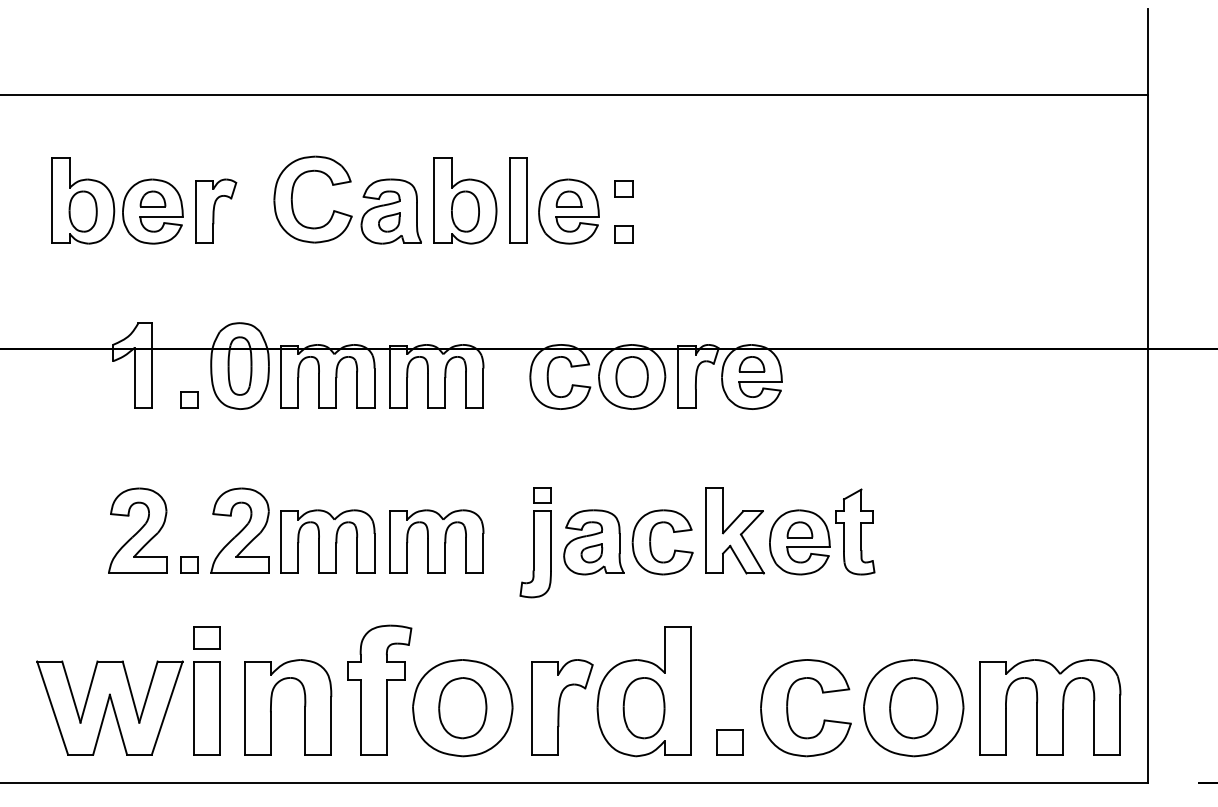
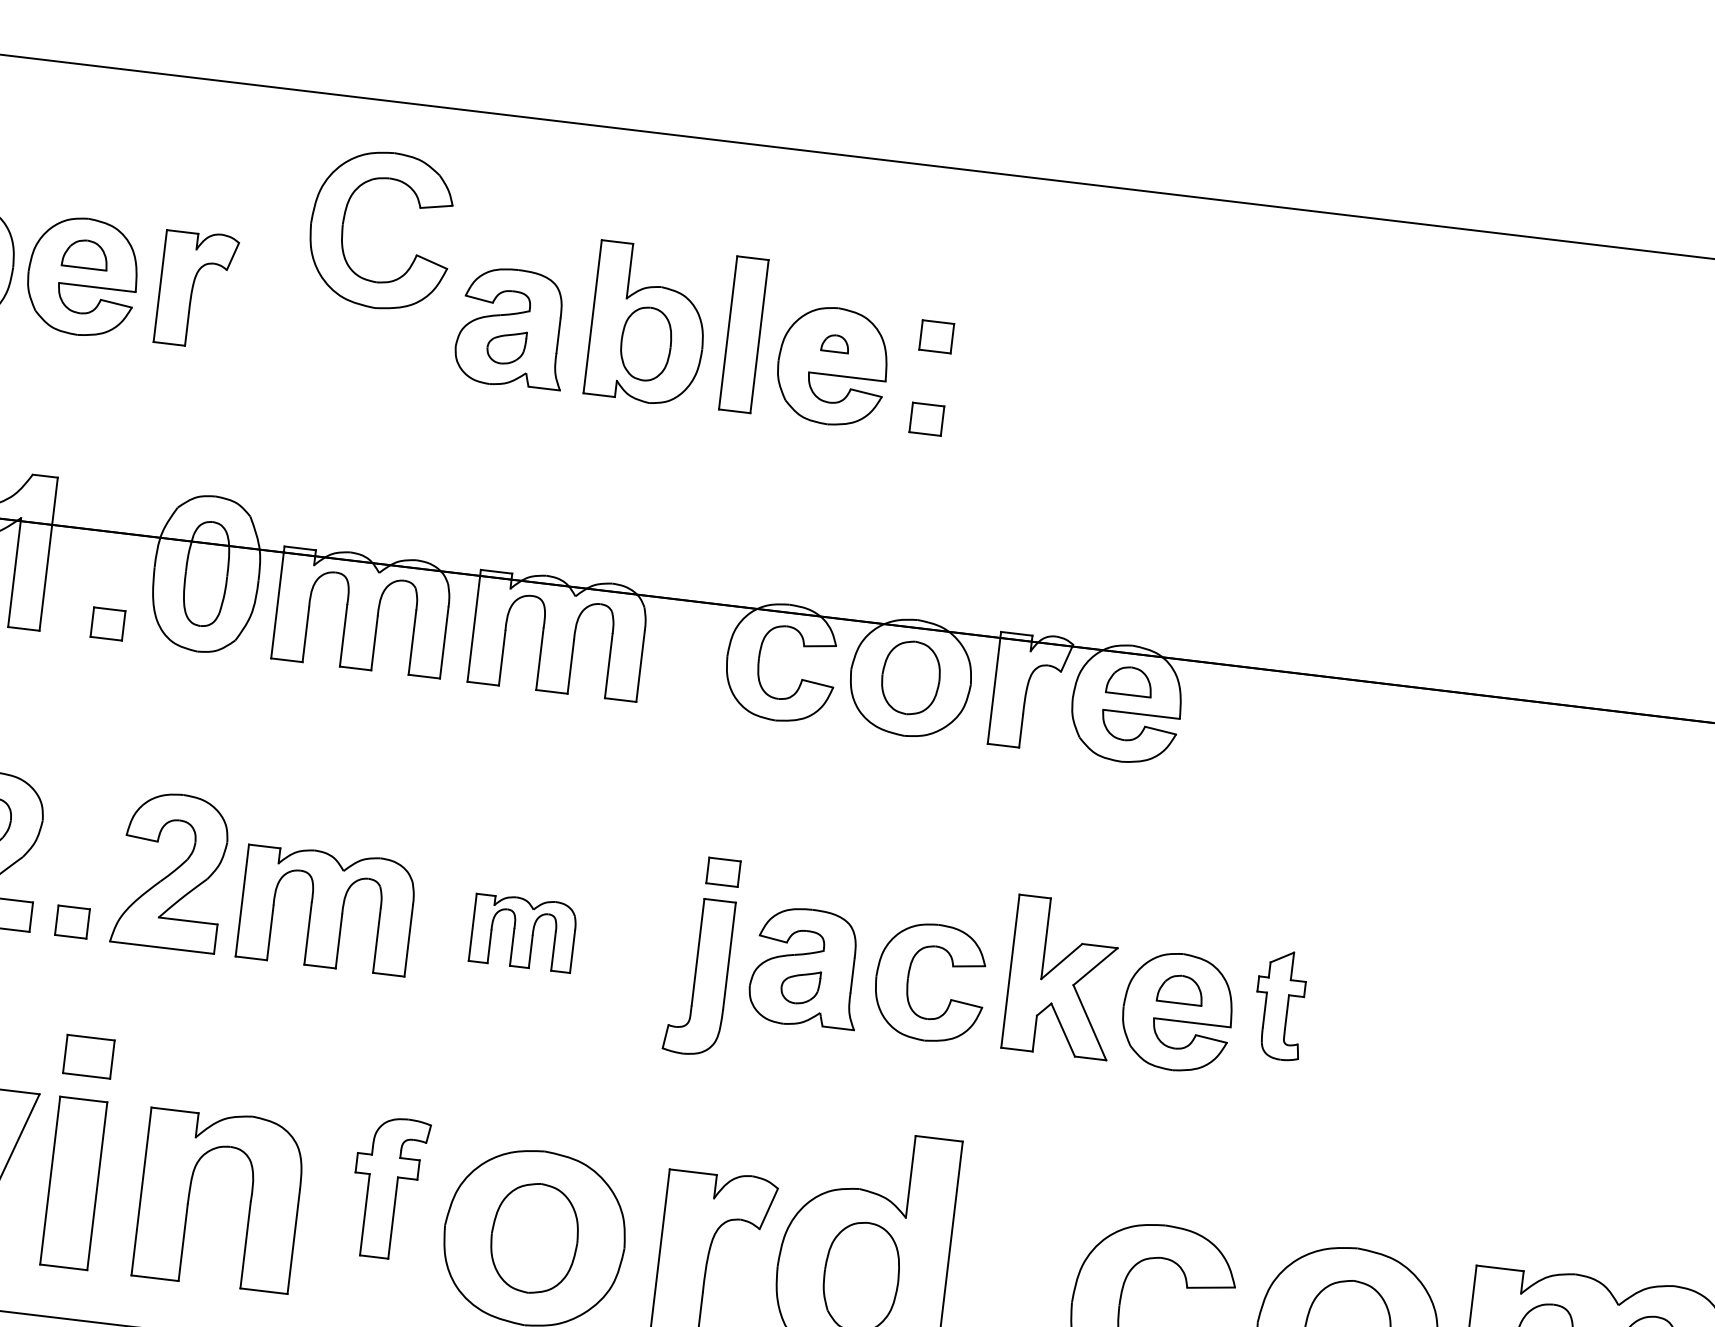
part: (568, 198) -> (834, 342), size x0.6
part: (293, 205) -> (344, 236), moved
part: (855, 531) -> (1280, 1004), size x0.7
part: (436, 541) -> (522, 932), size x0.6
part: (379, 689) -> (388, 1186), size x0.6

